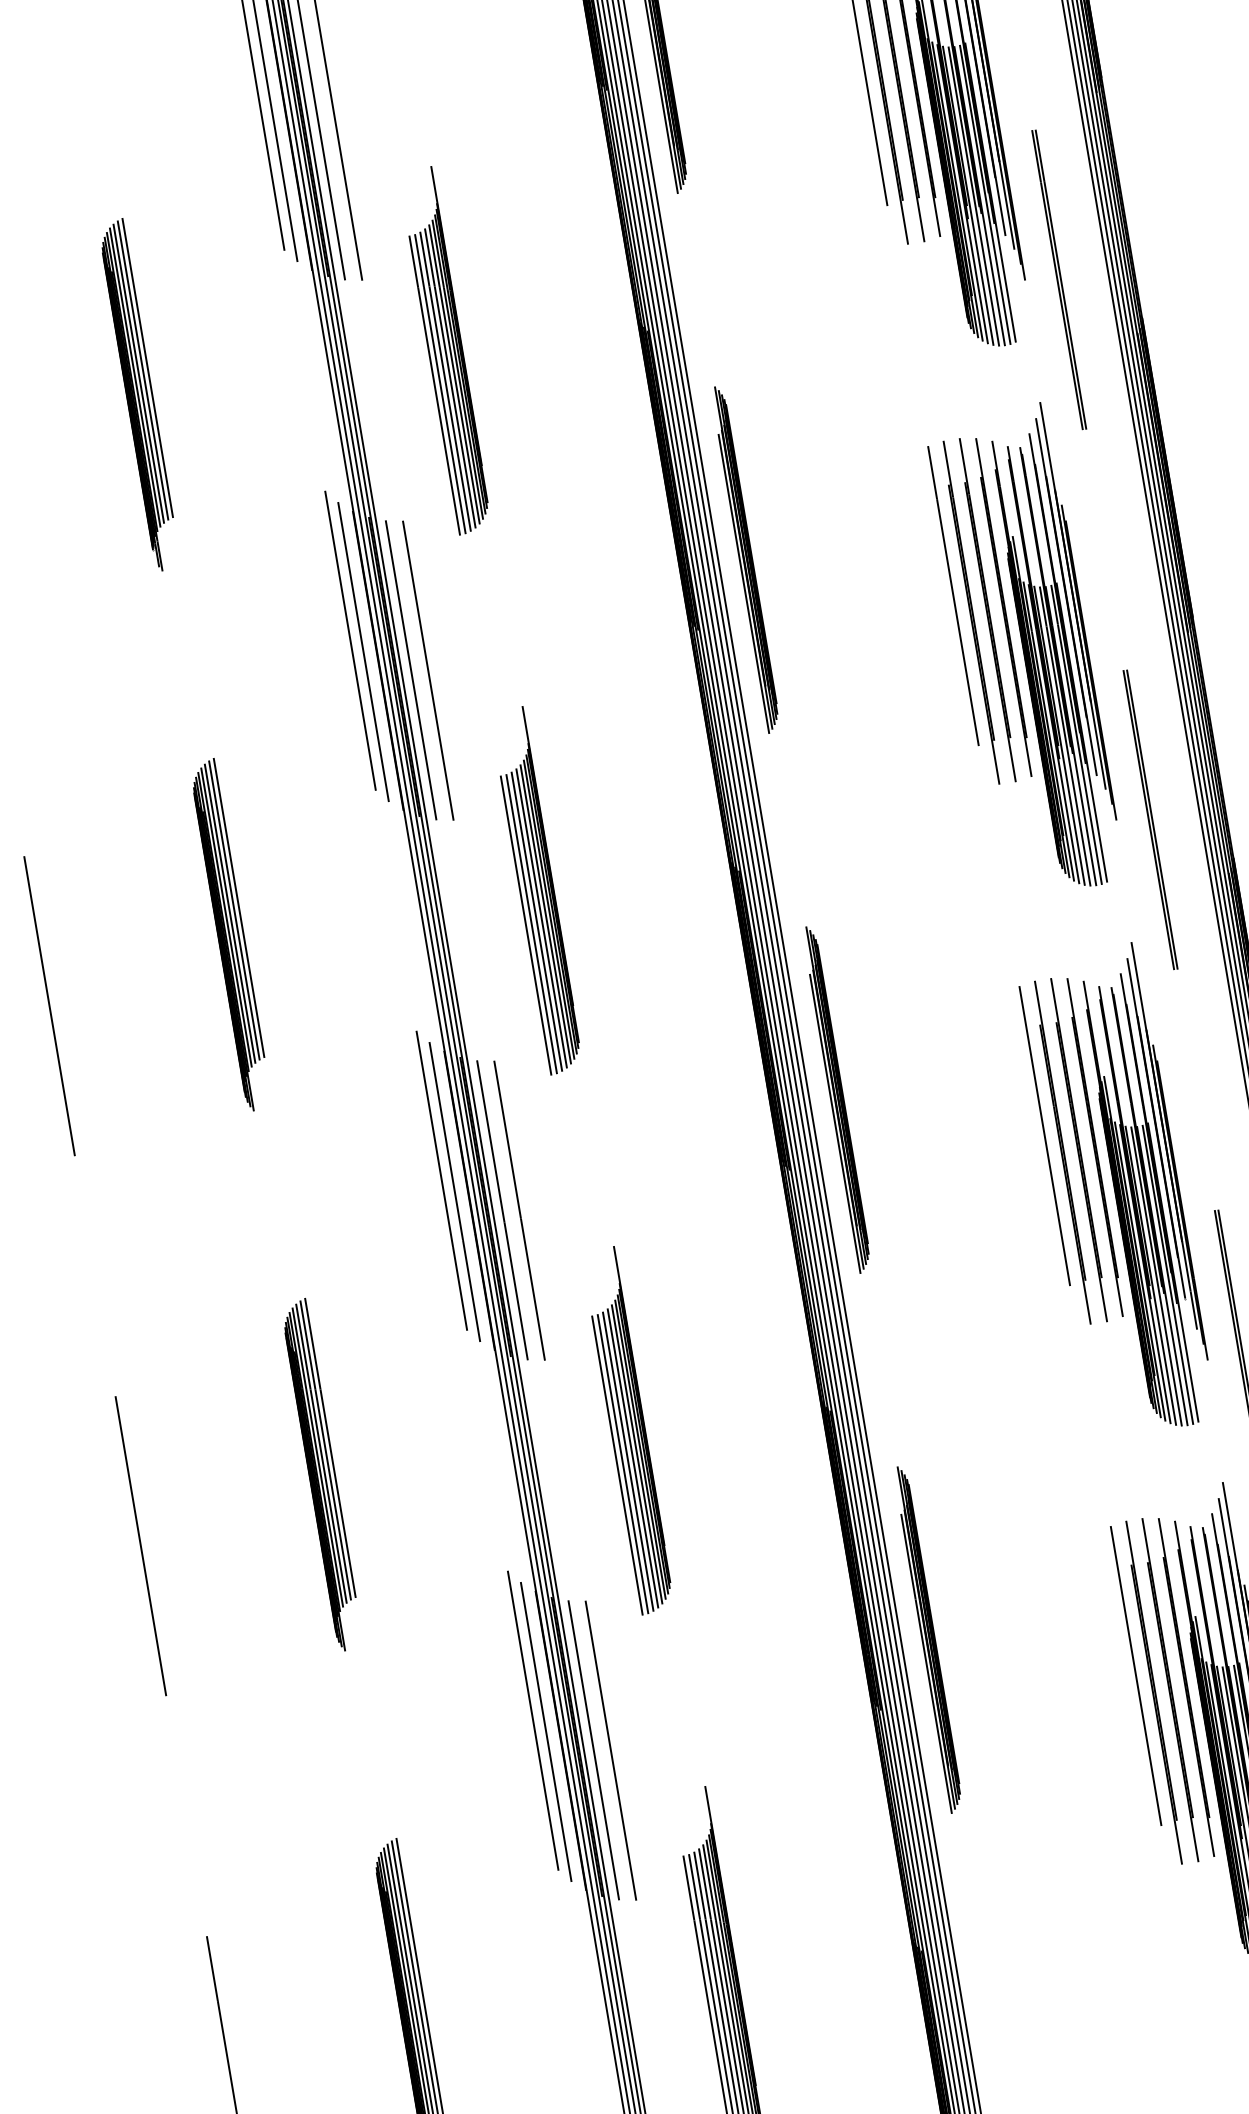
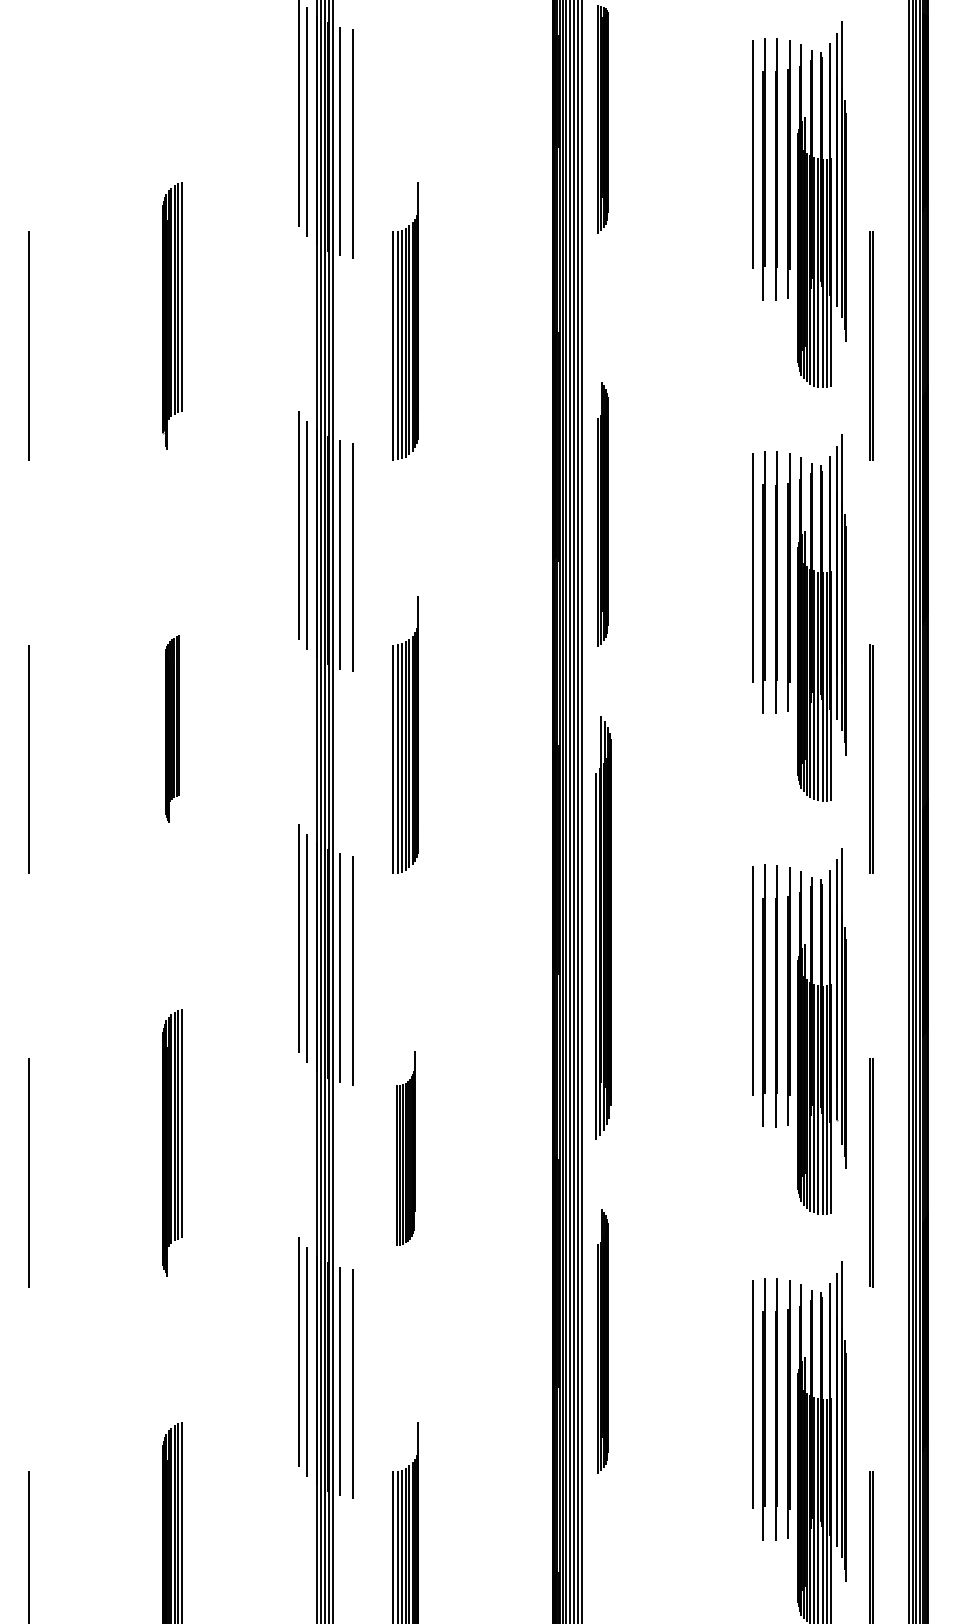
part: (230, 934) -> (172, 728), size x0.7
part: (836, 1099) -> (602, 927), size x1.6
part: (627, 1431) -> (405, 1148), size x0.7

